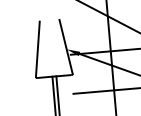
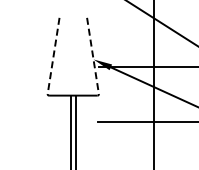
line: (65, 46) -> (92, 55), solid -> dashed
line: (37, 48) -> (53, 55), solid -> dashed

